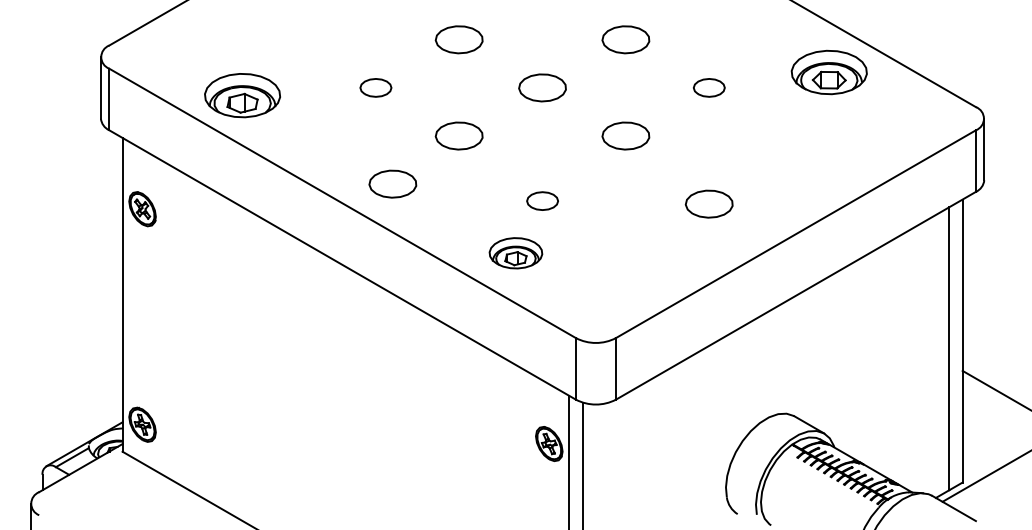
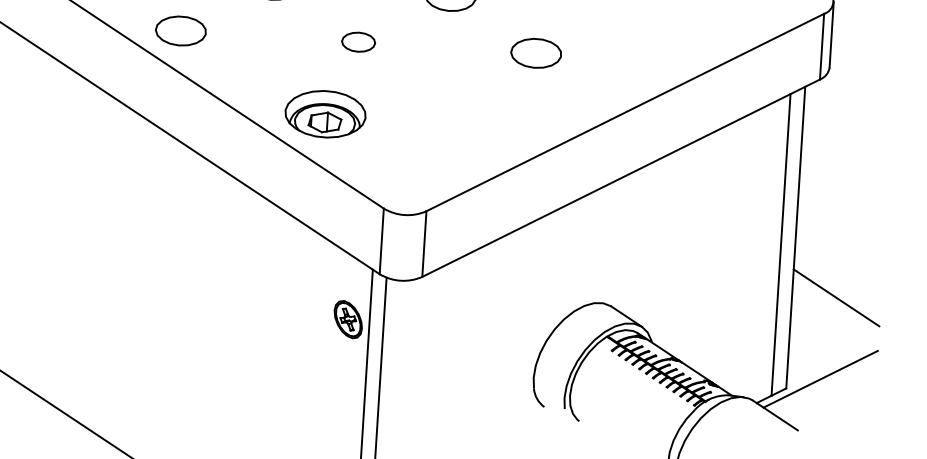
part: (392, 183) -> (180, 30), moved
part: (542, 200) -> (358, 41), moved
part: (708, 203) -> (535, 52), moved
part: (515, 252) -> (325, 113), size x1.43

